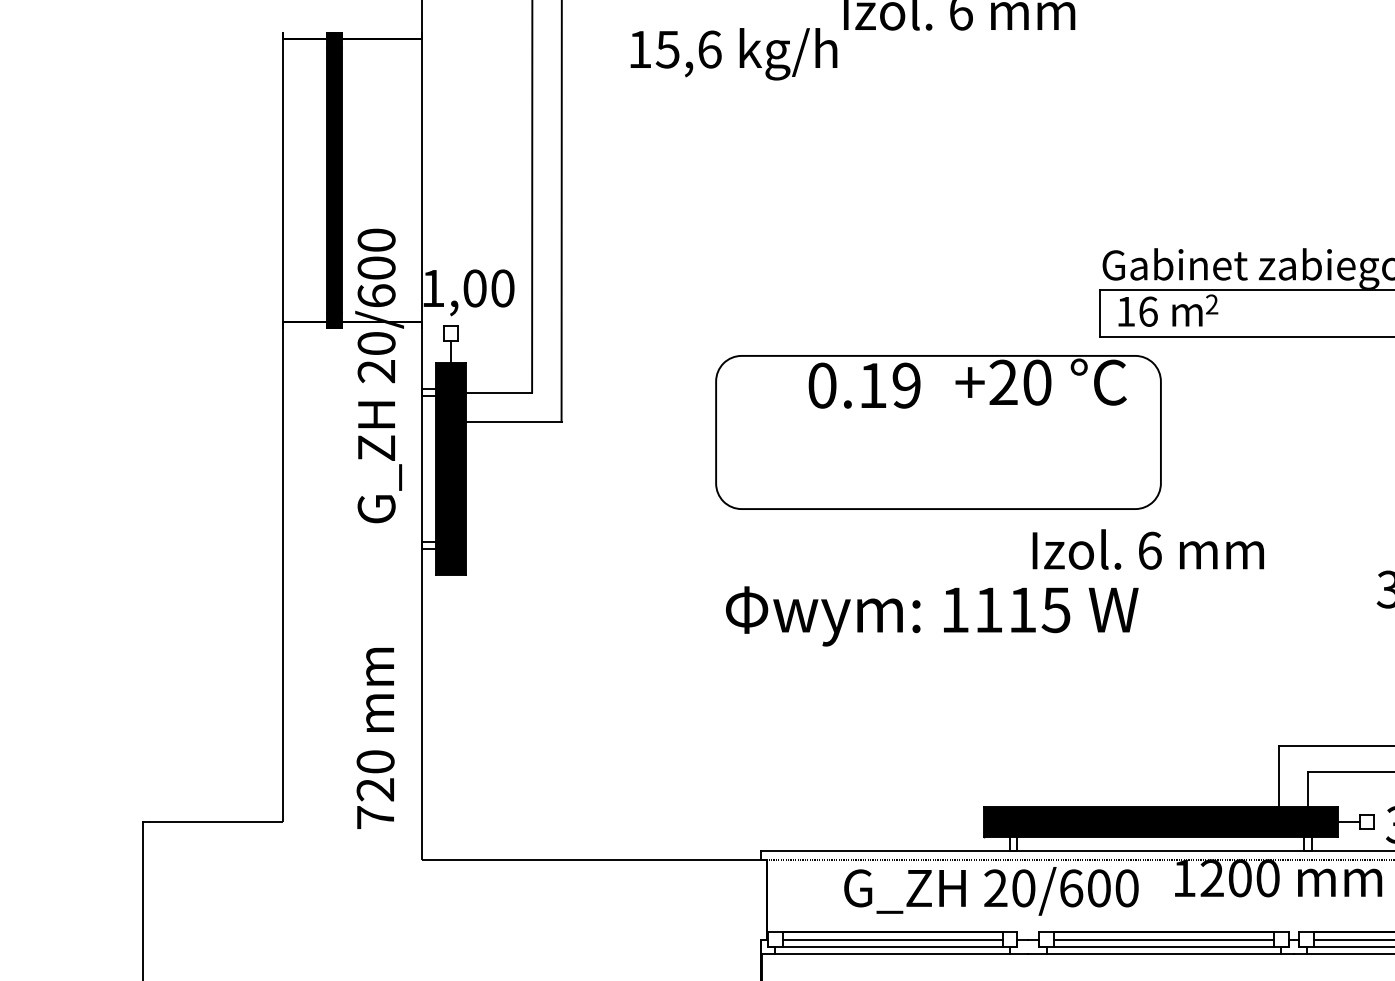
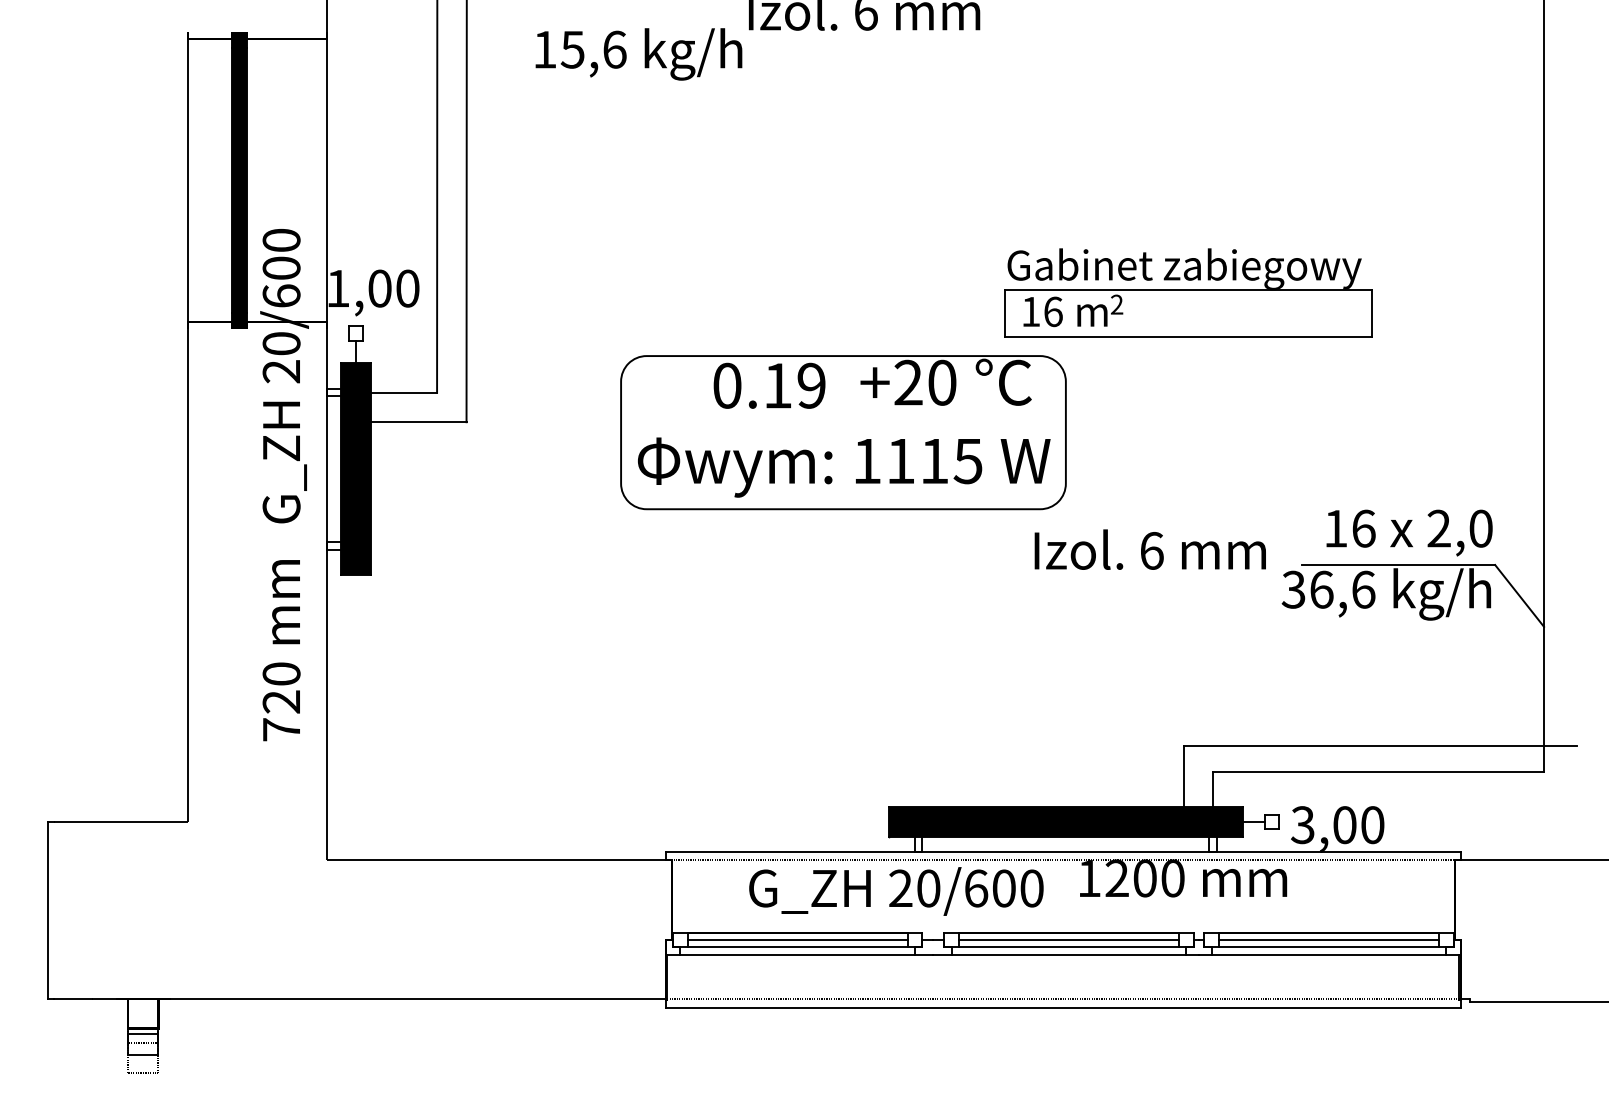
text: (1147, 549) -> (1149, 549), moved
text: (932, 616) -> (844, 467), moved
text: (375, 738) -> (281, 650), moved

